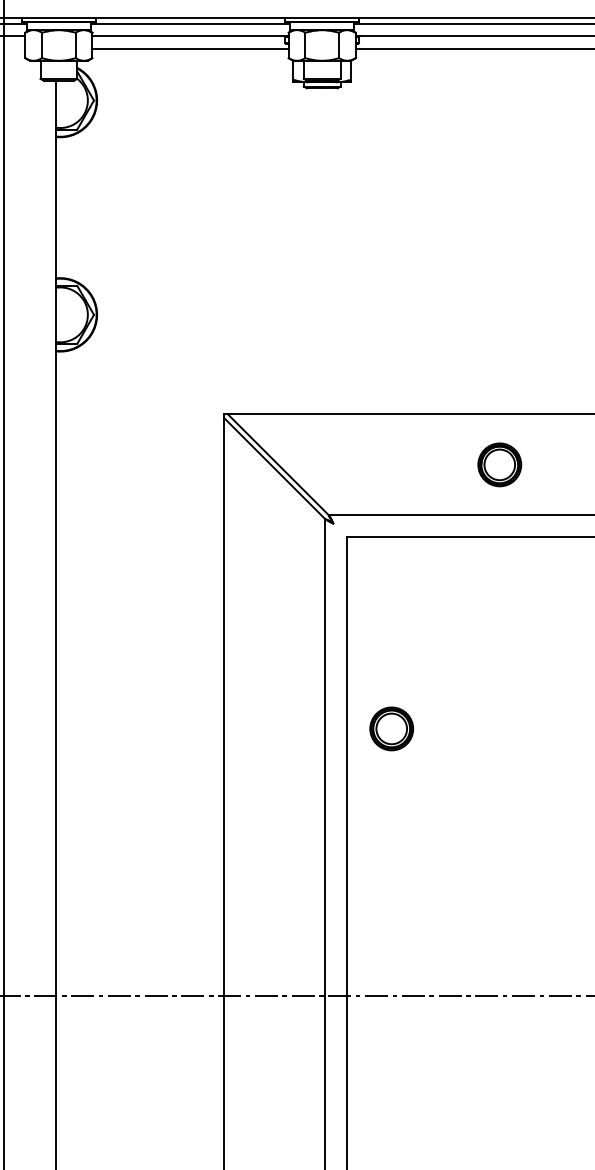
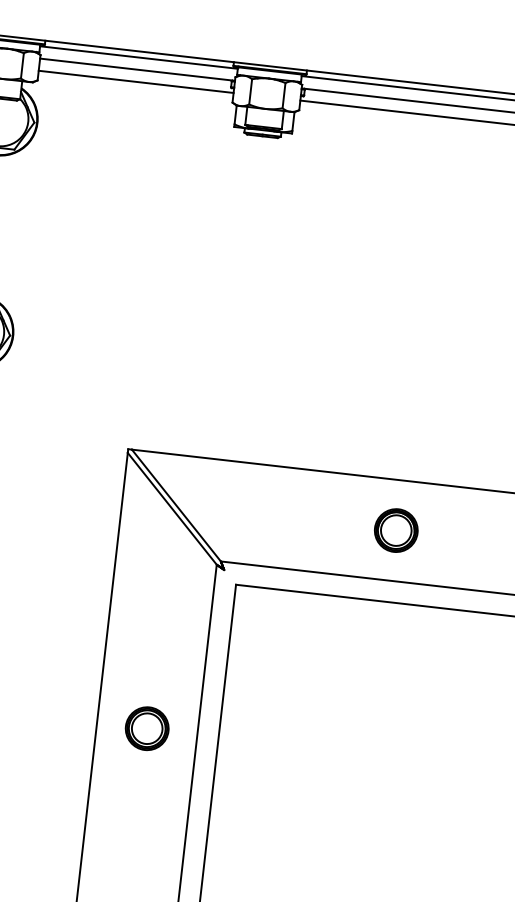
part: (391, 728) -> (147, 728), moved

